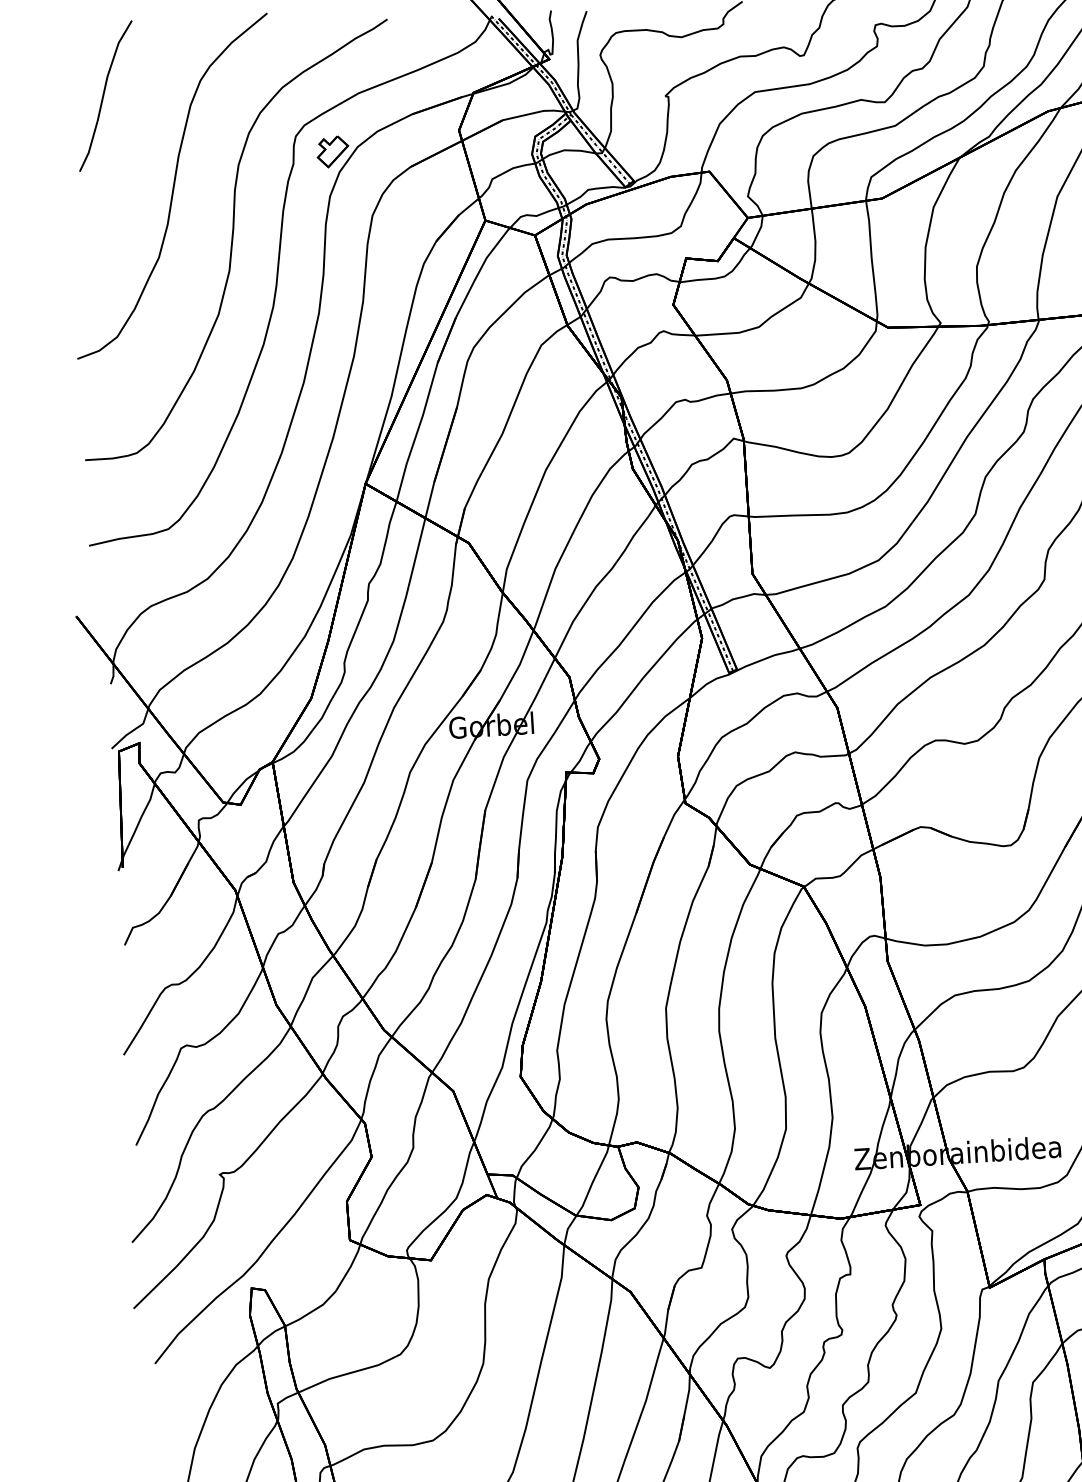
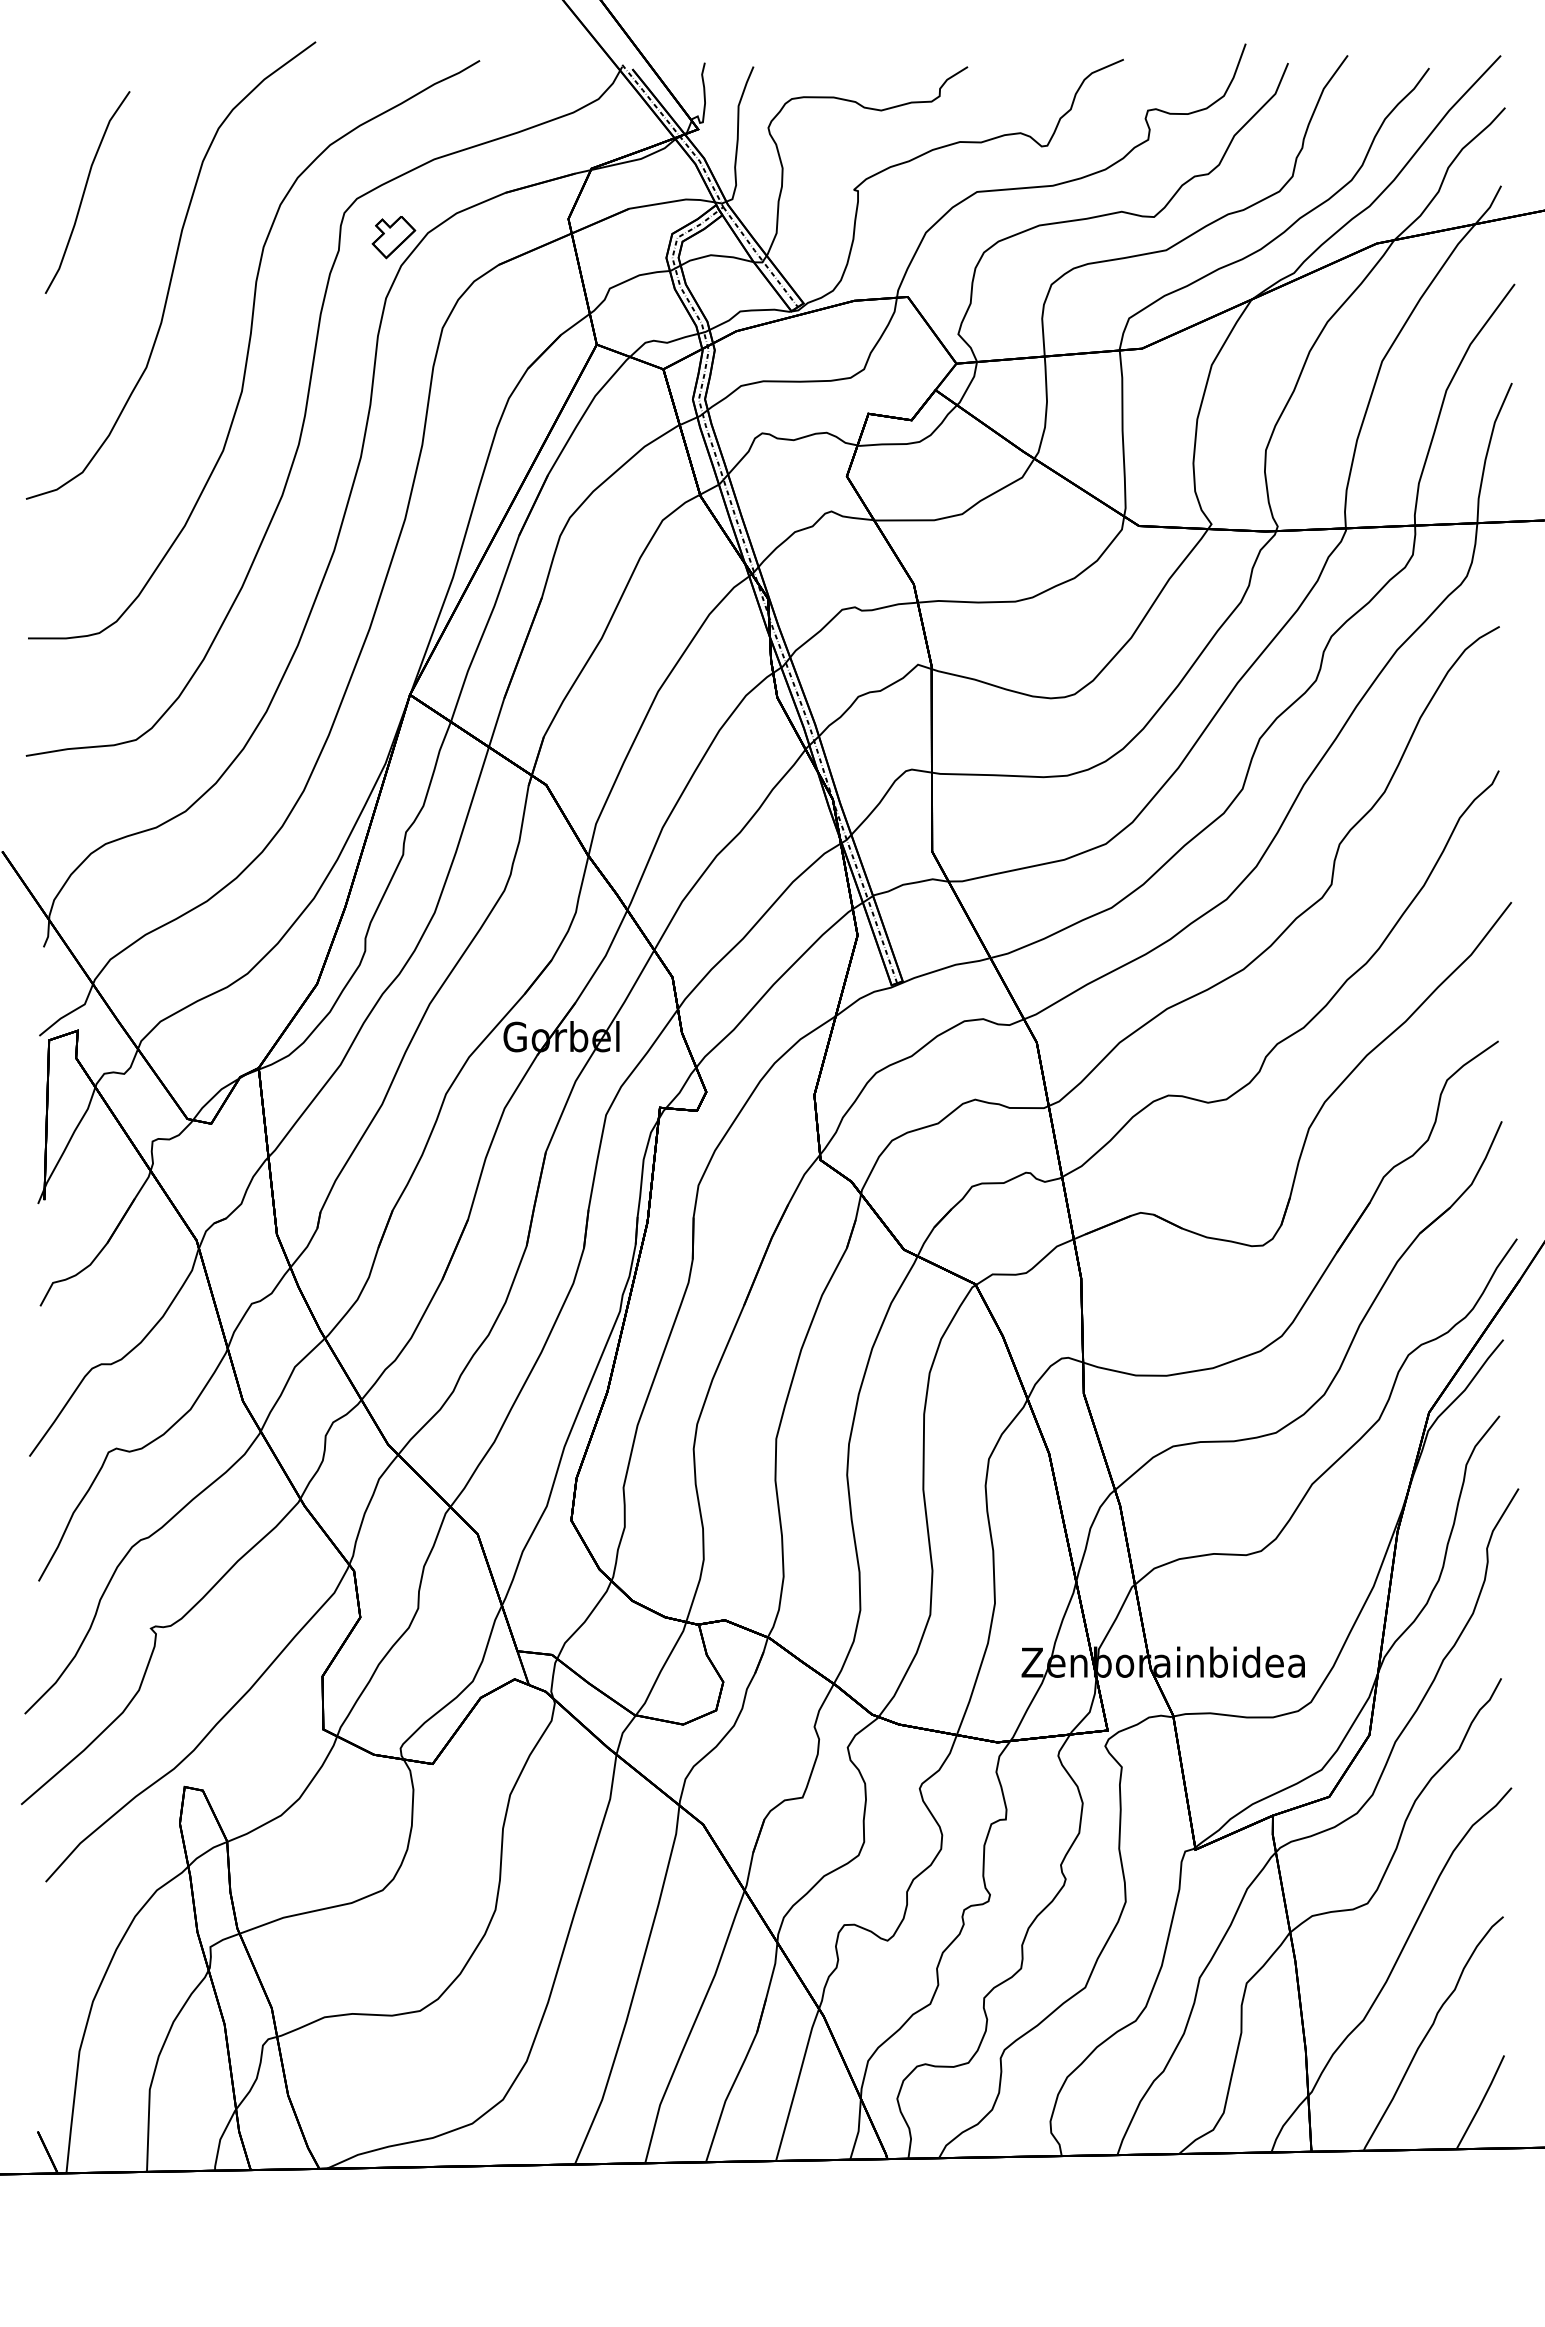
curve: (104, 95) -> (85, 191), moved

